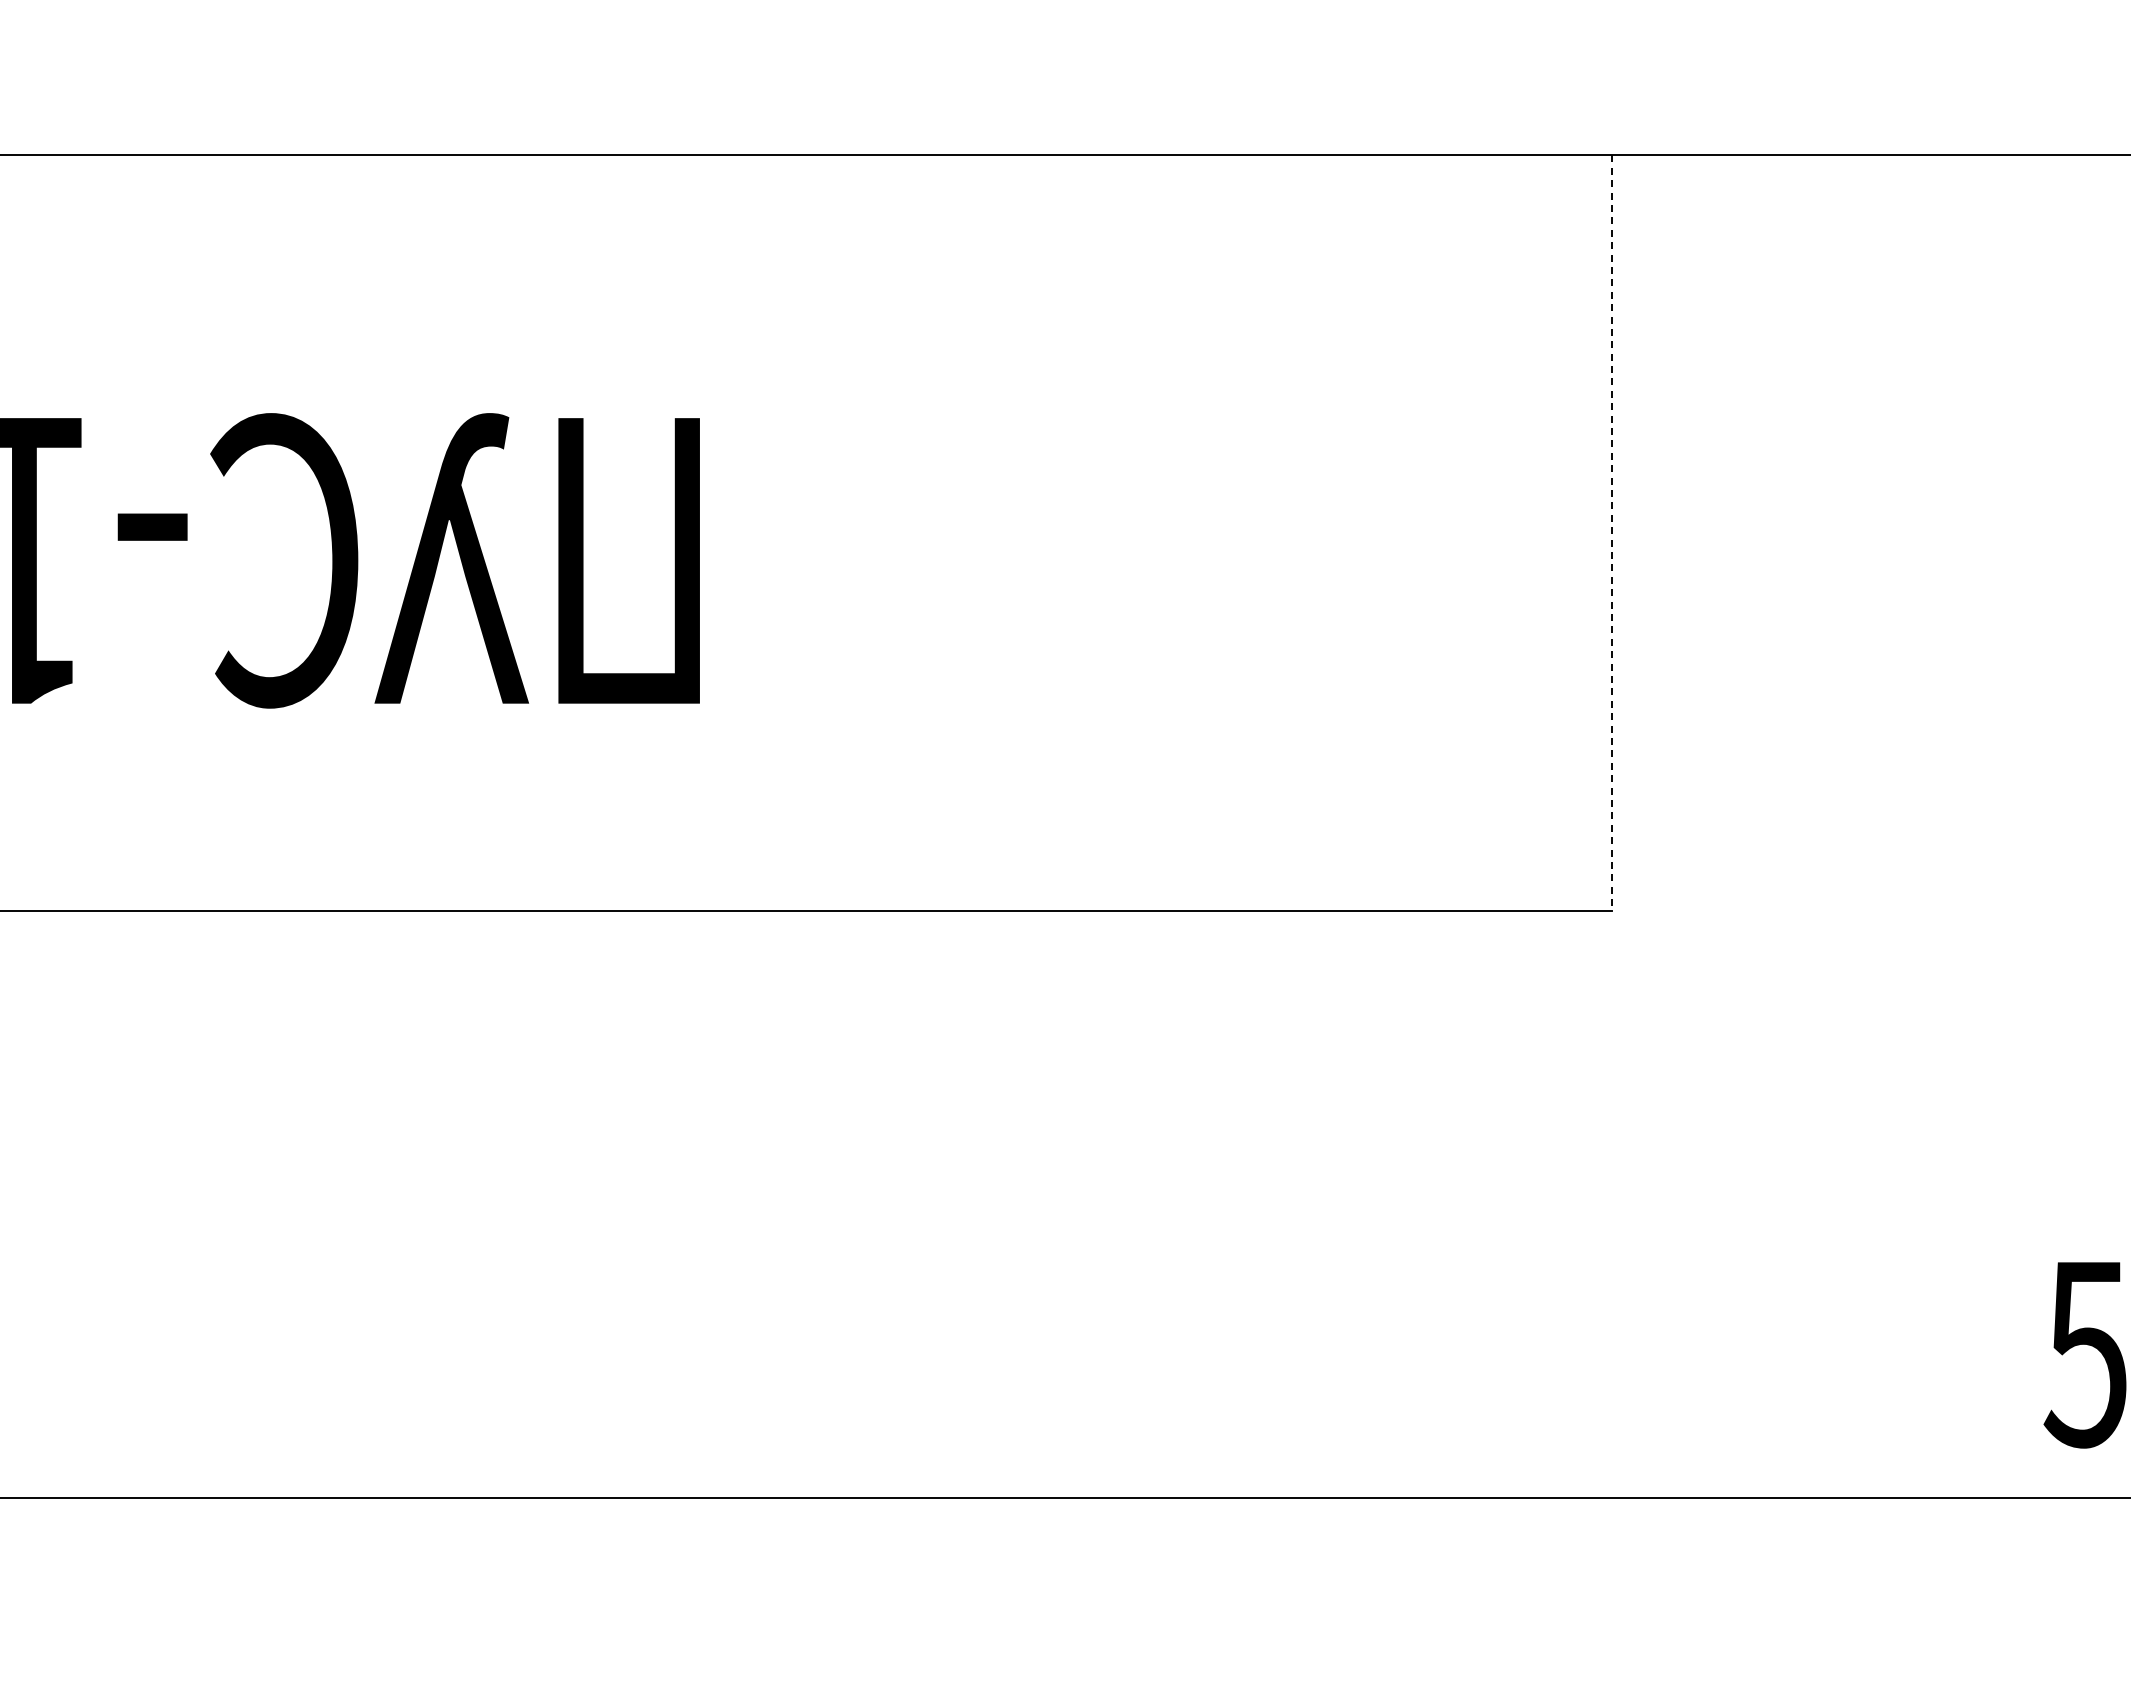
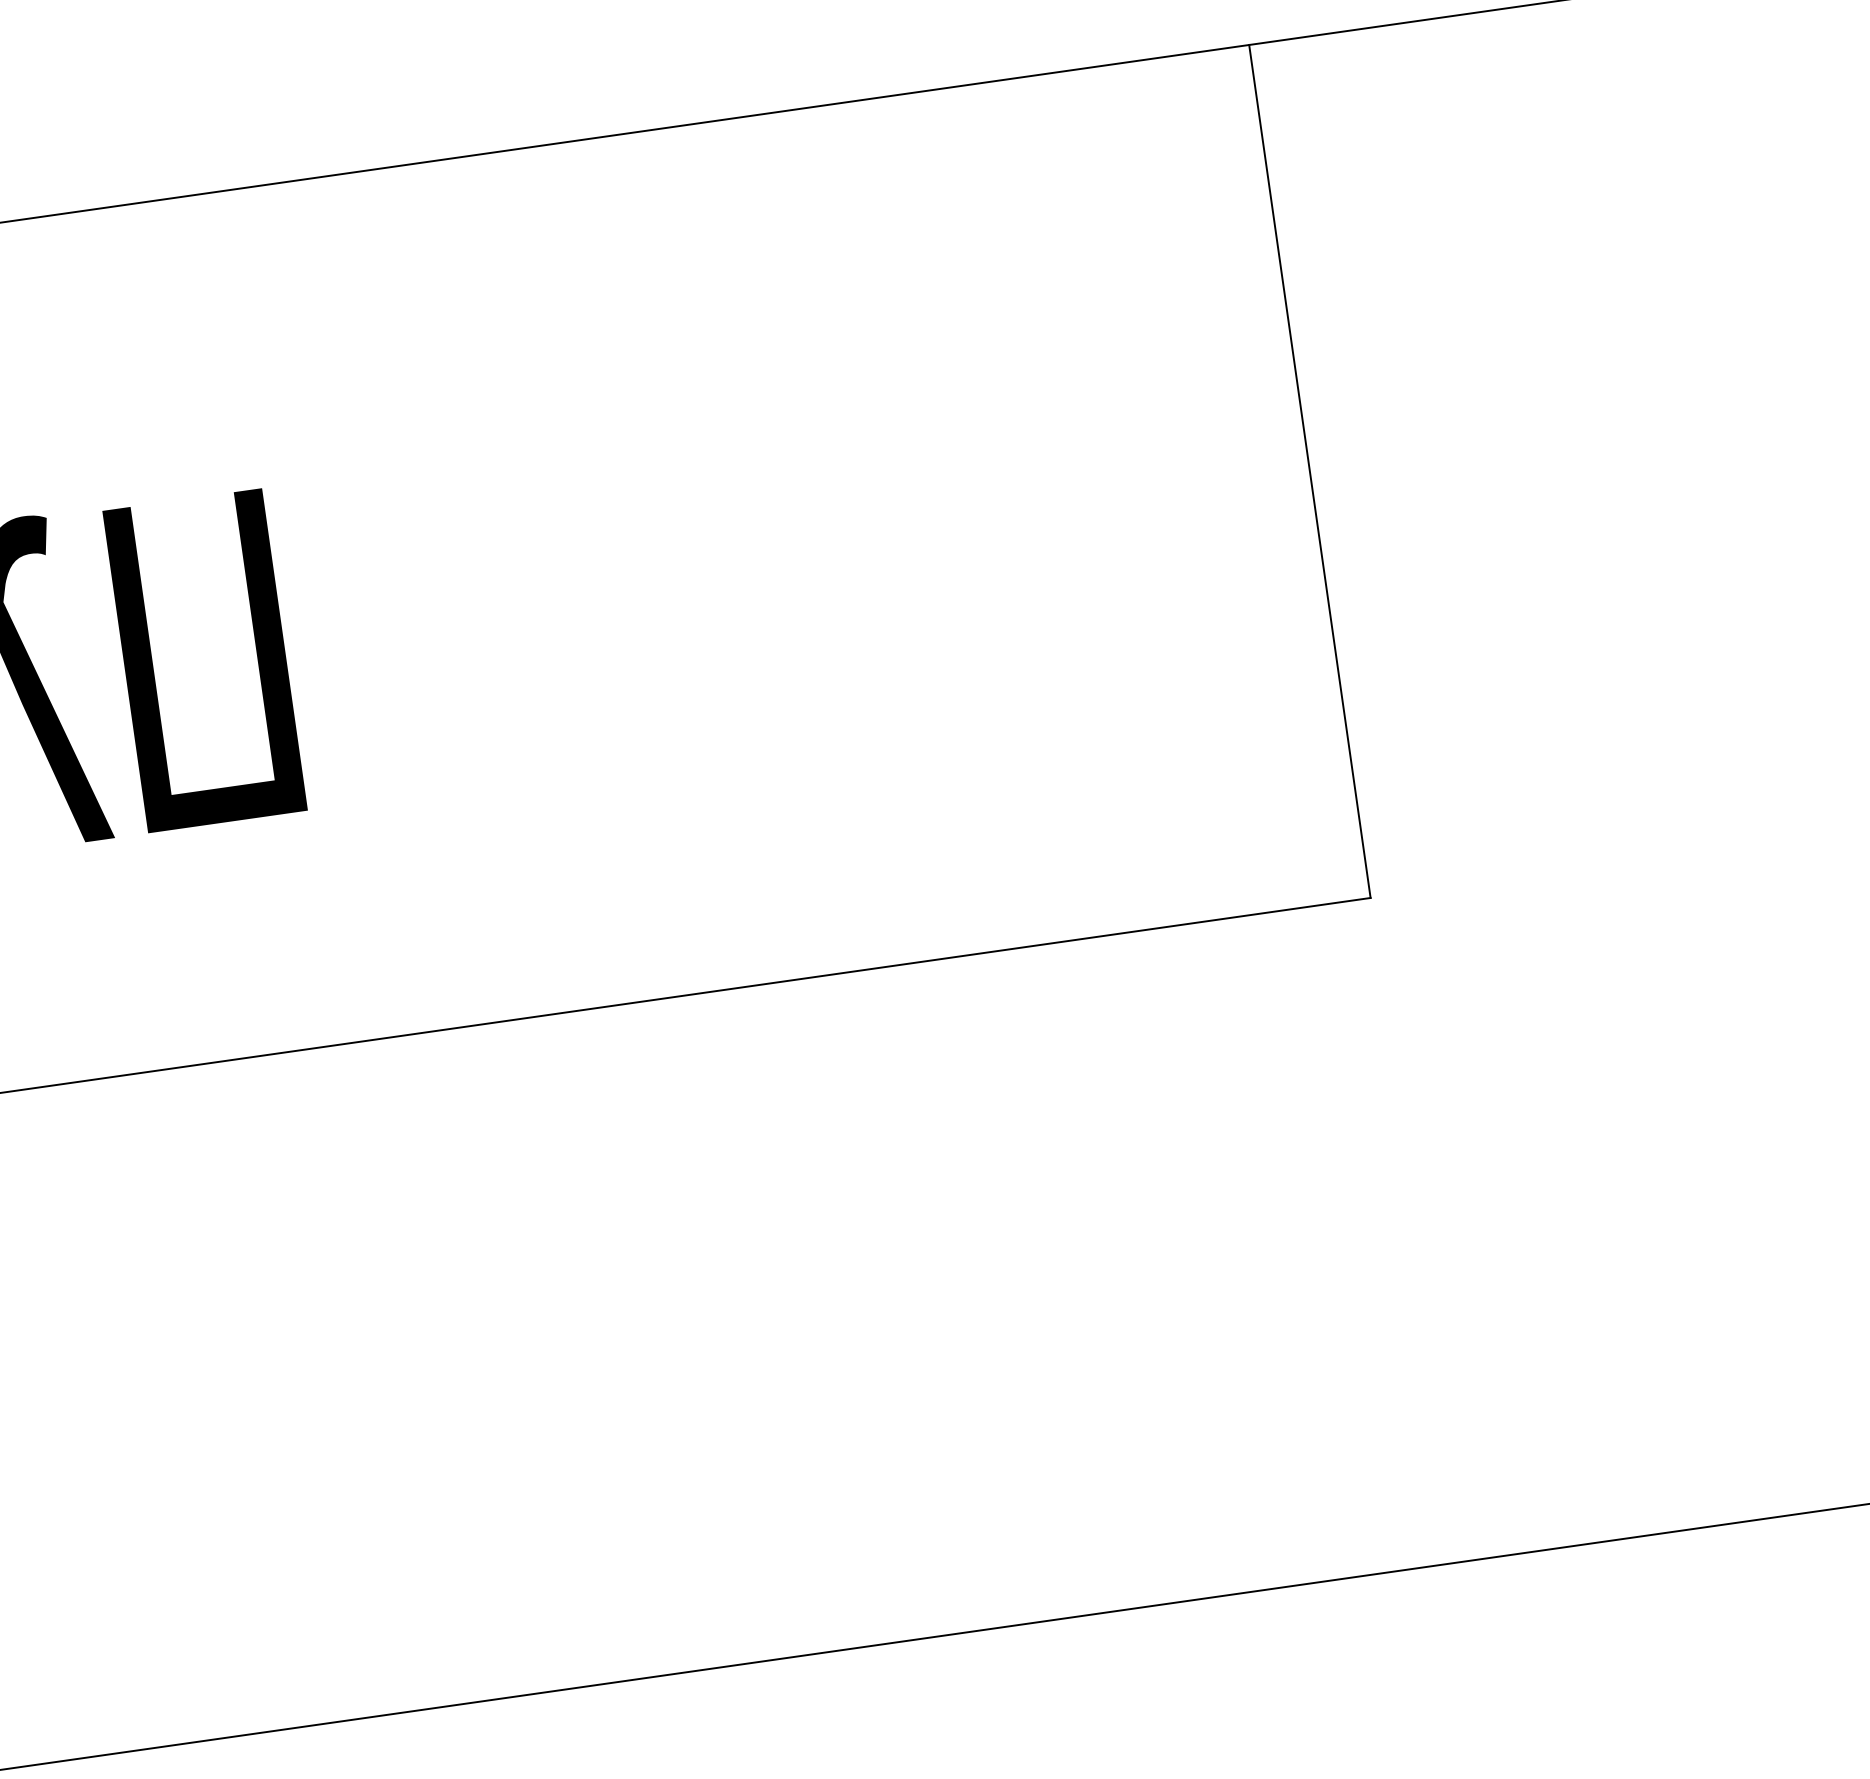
line: (1611, 533) -> (1309, 471), dashed -> solid

